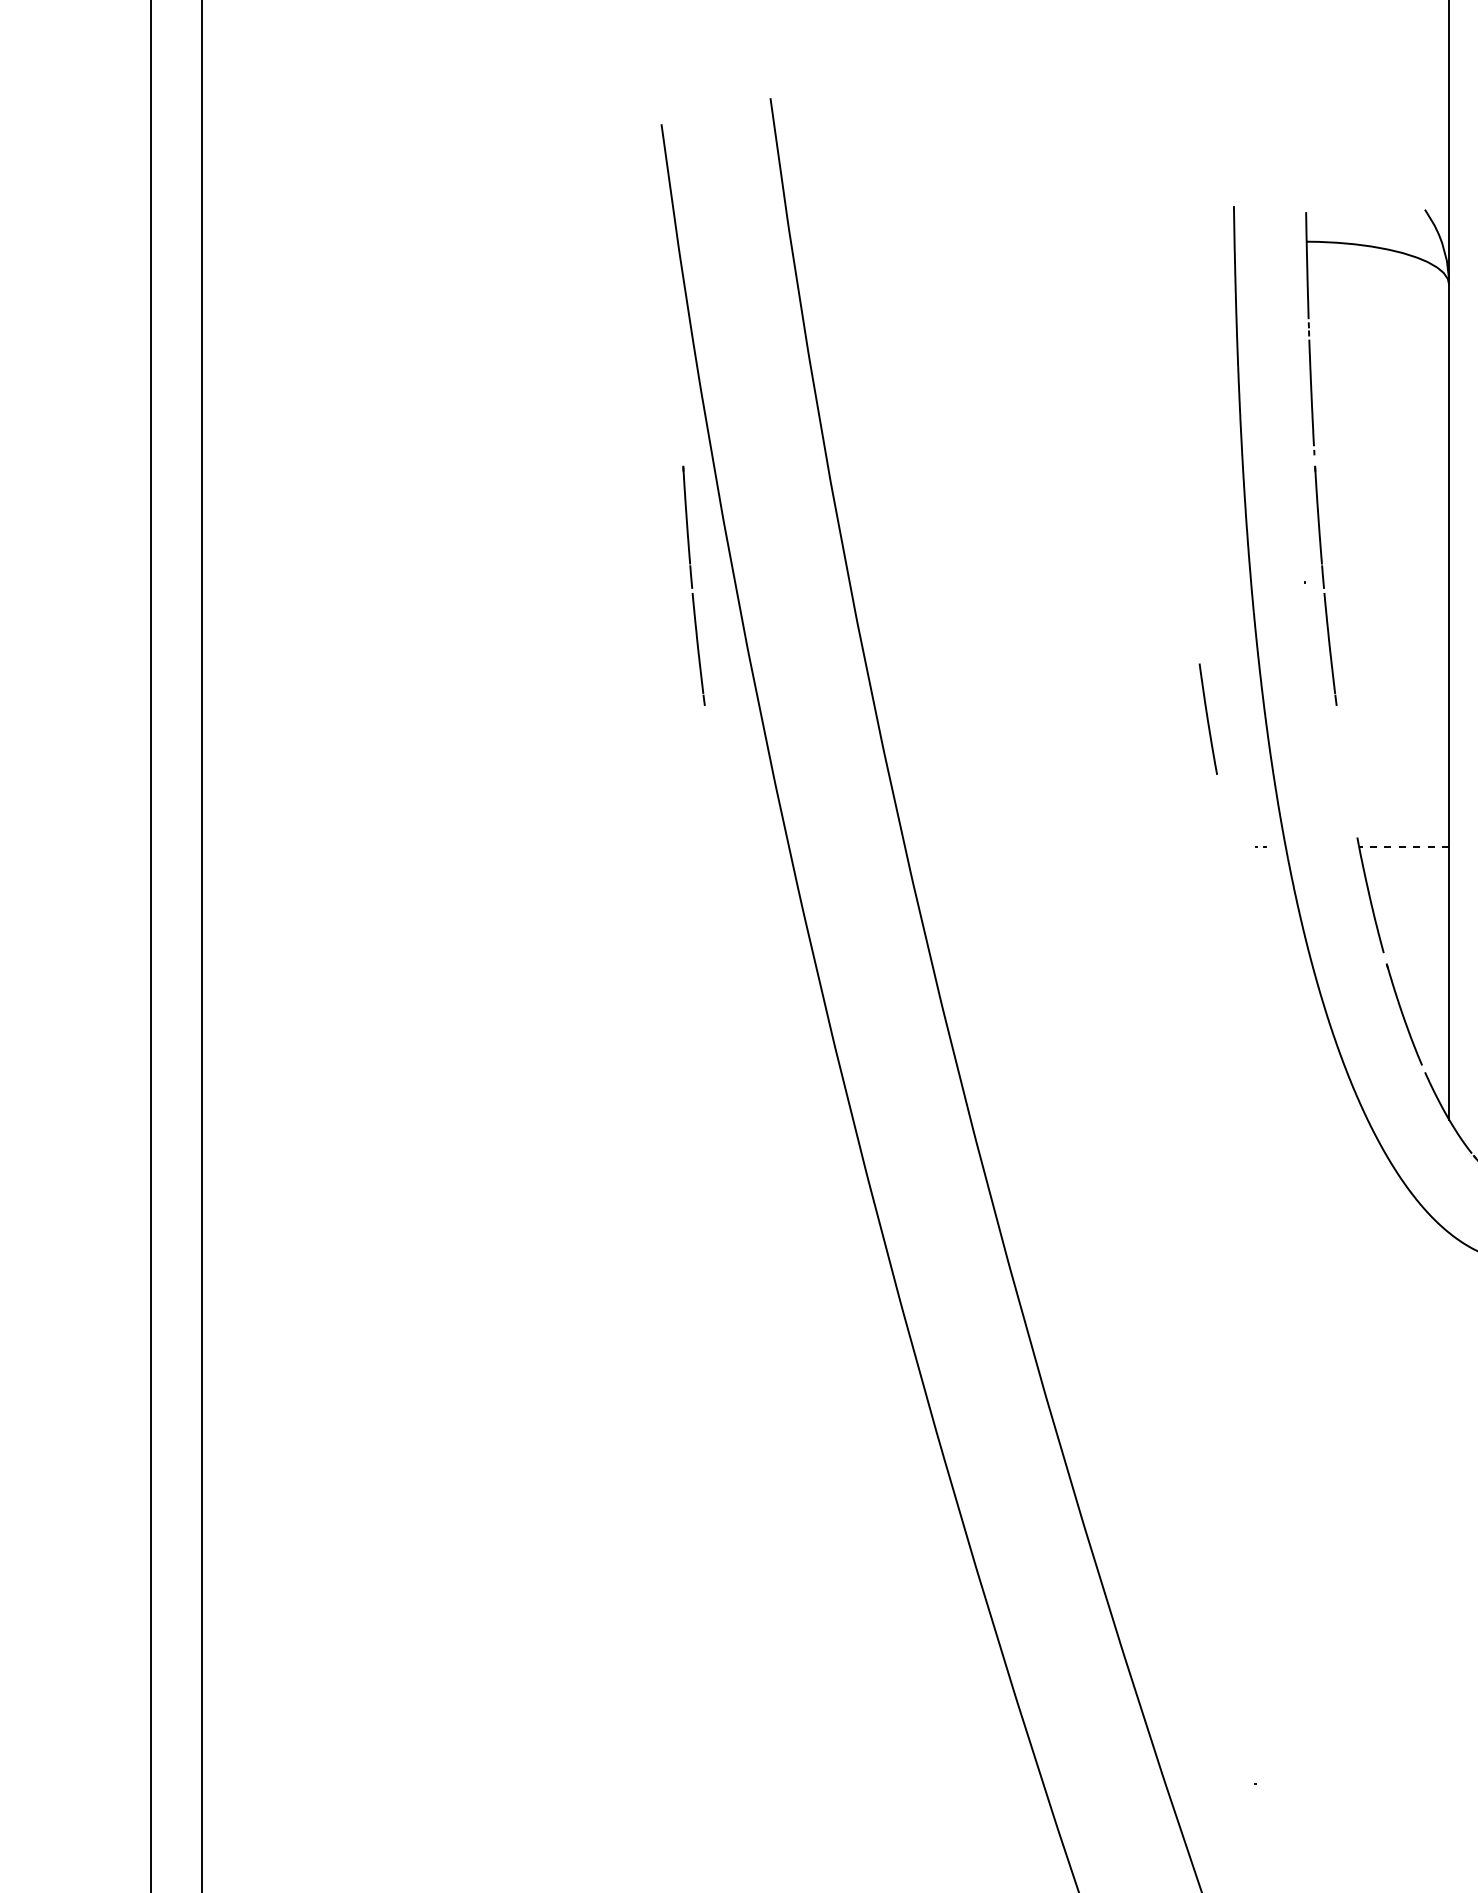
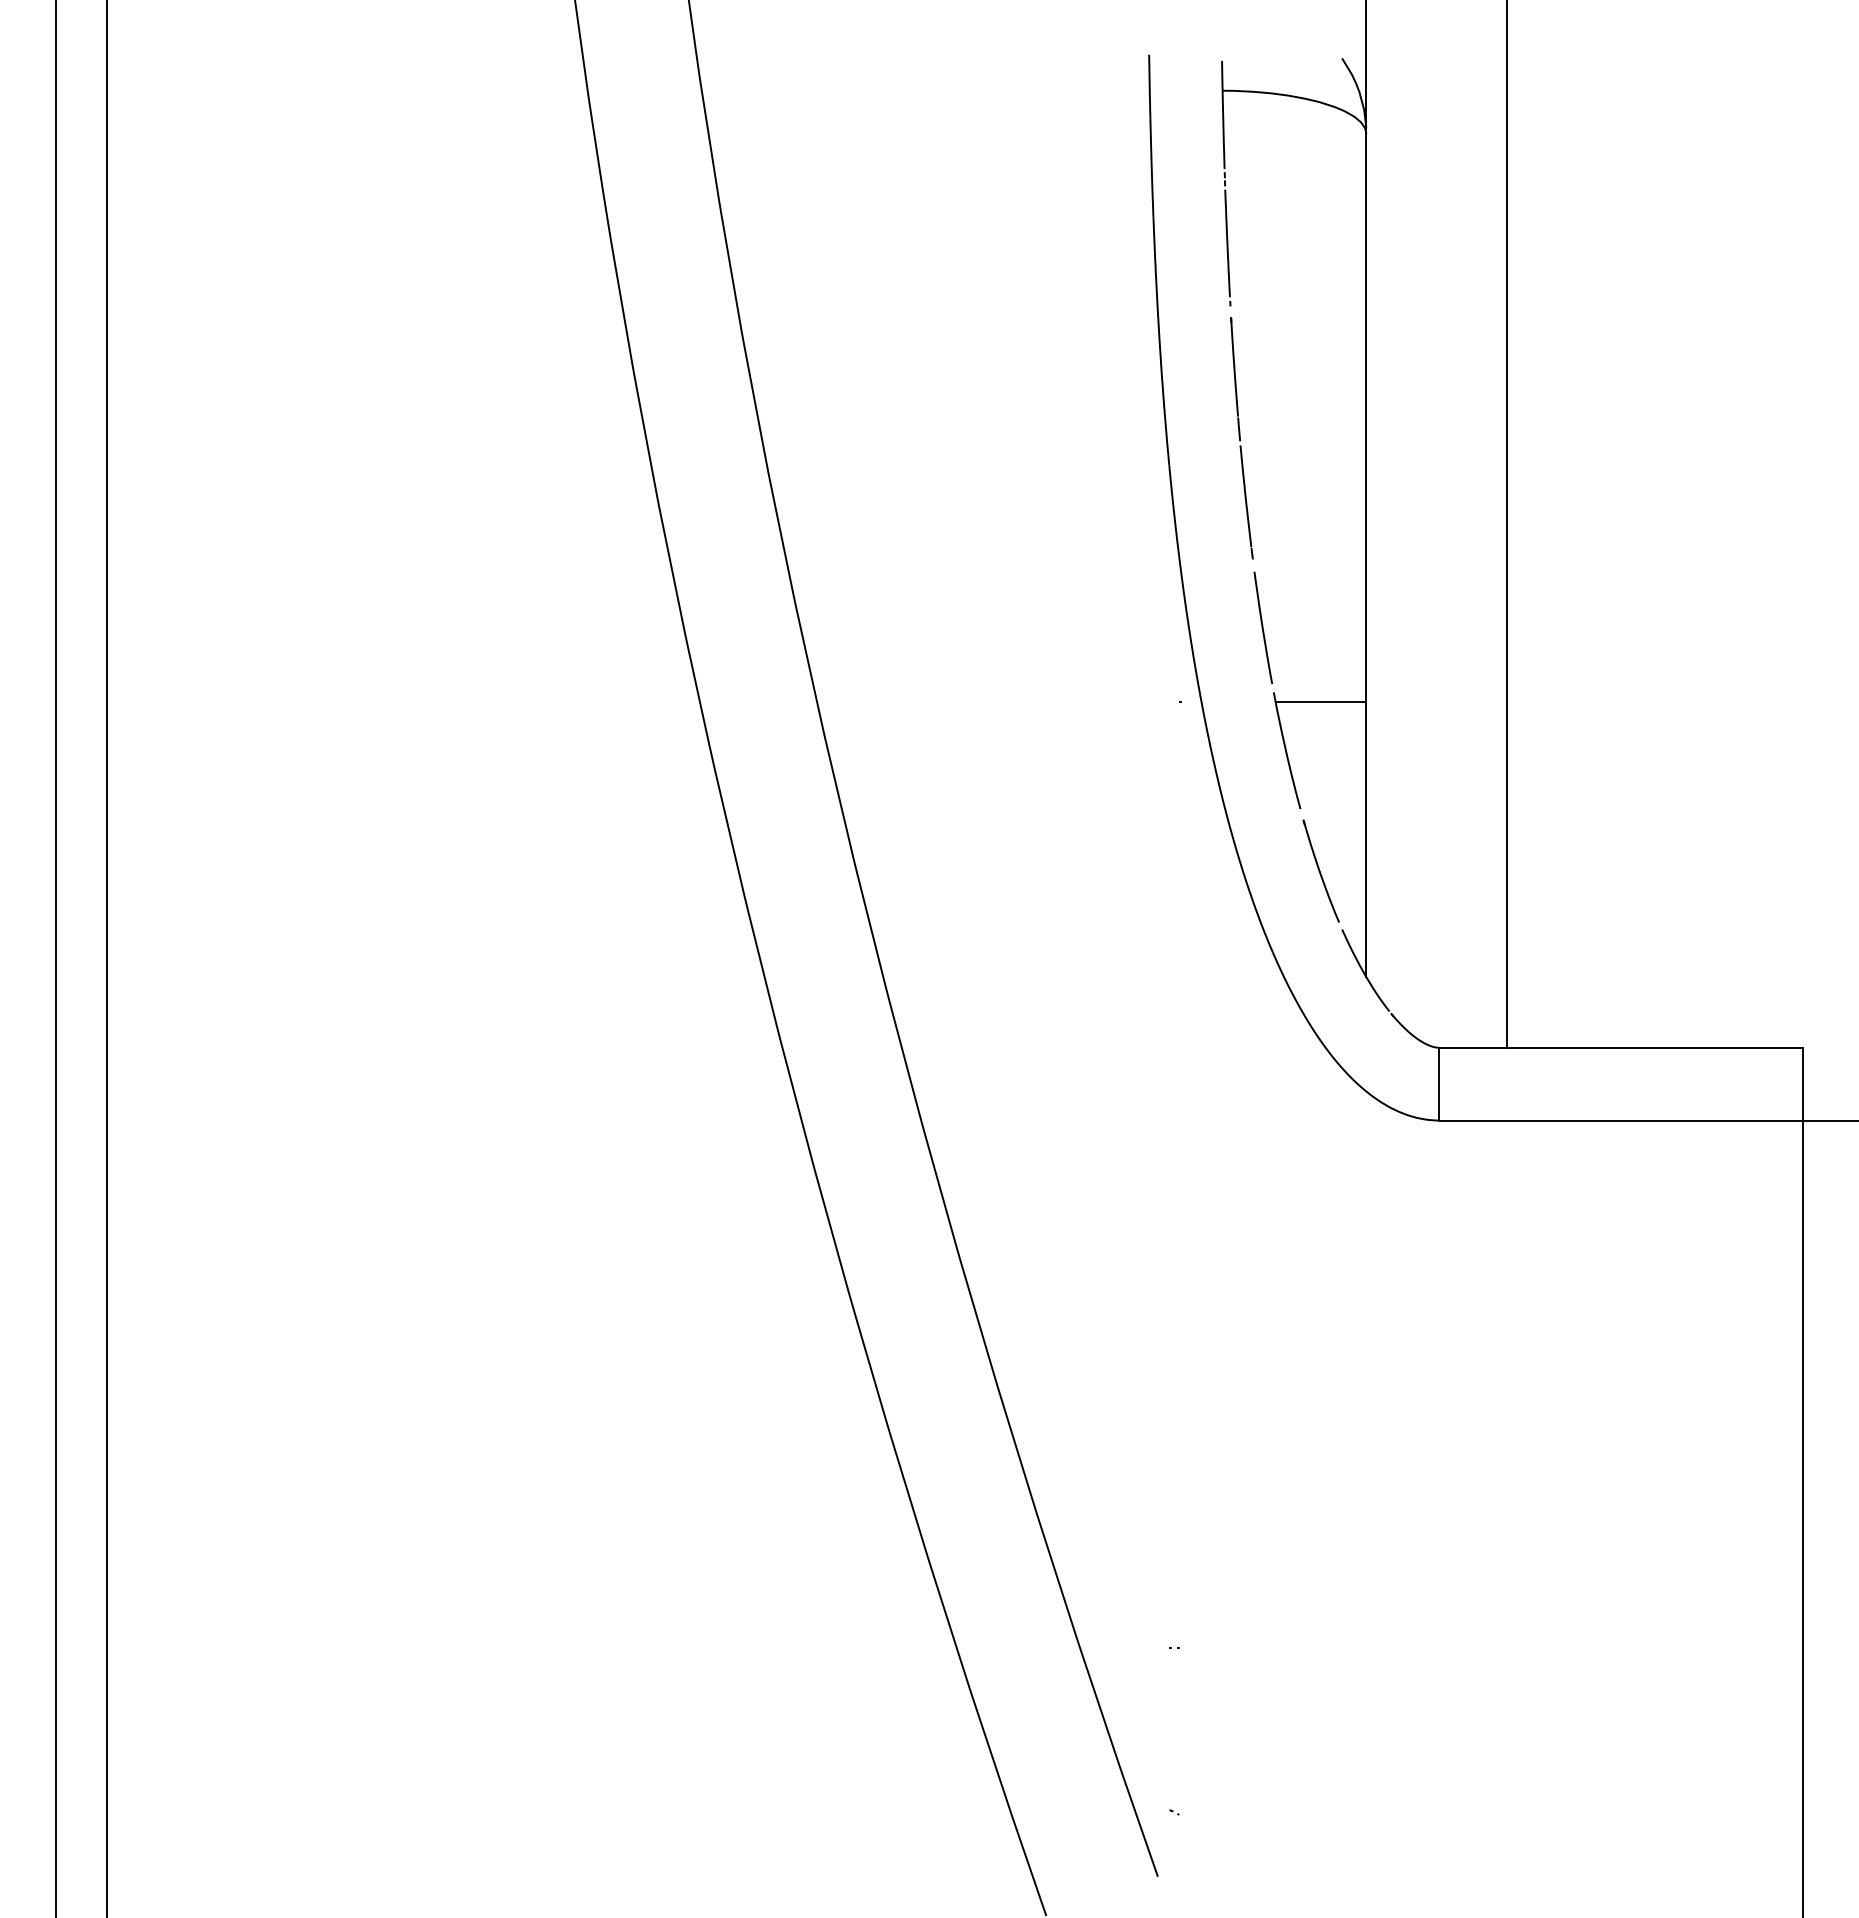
part: (693, 586) -> (603, 438), removed
line: (1207, 718) -> (1262, 627), moved
line: (1403, 846) -> (1320, 701), dashed -> solid

